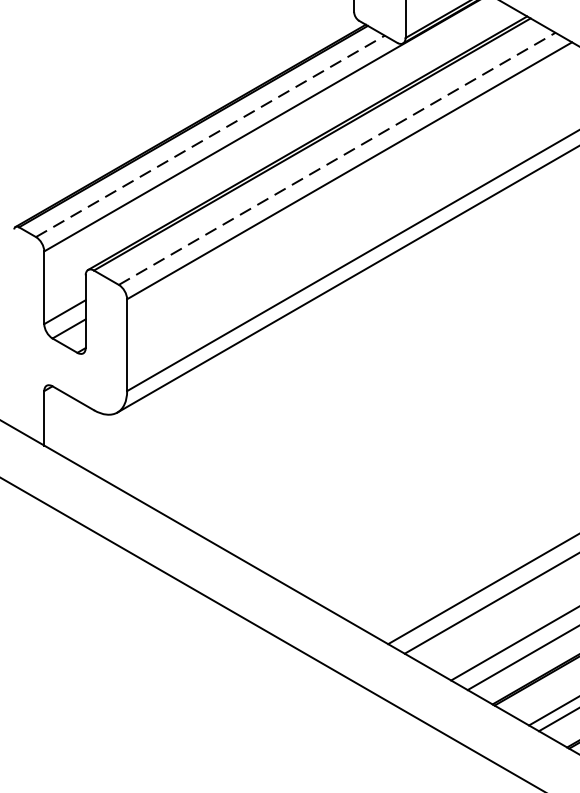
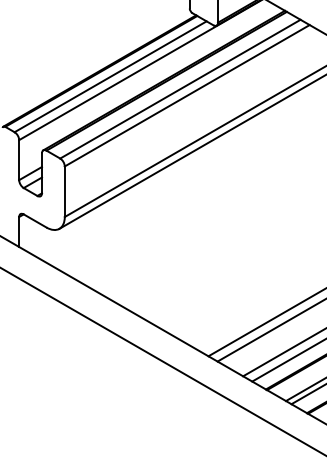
line: (210, 135) -> (110, 76), dashed -> solid
line: (337, 159) -> (180, 89), dashed -> solid

